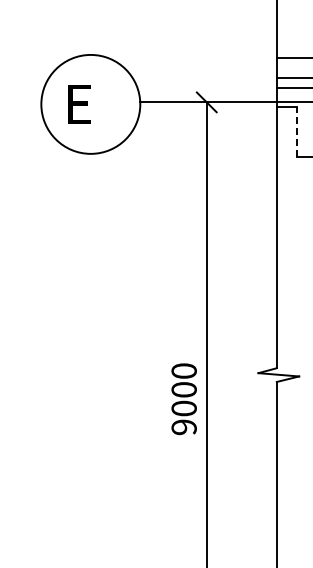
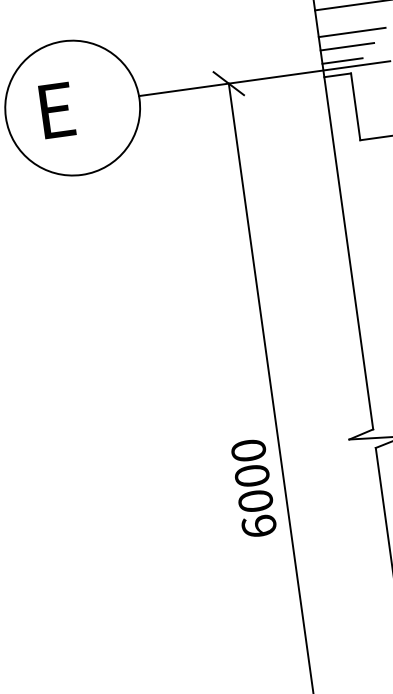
line: (291, 97) -> (342, 61), added
line: (296, 132) -> (355, 107), dashed -> solid
text: (183, 427) -> (258, 526), 9000 -> 6000

